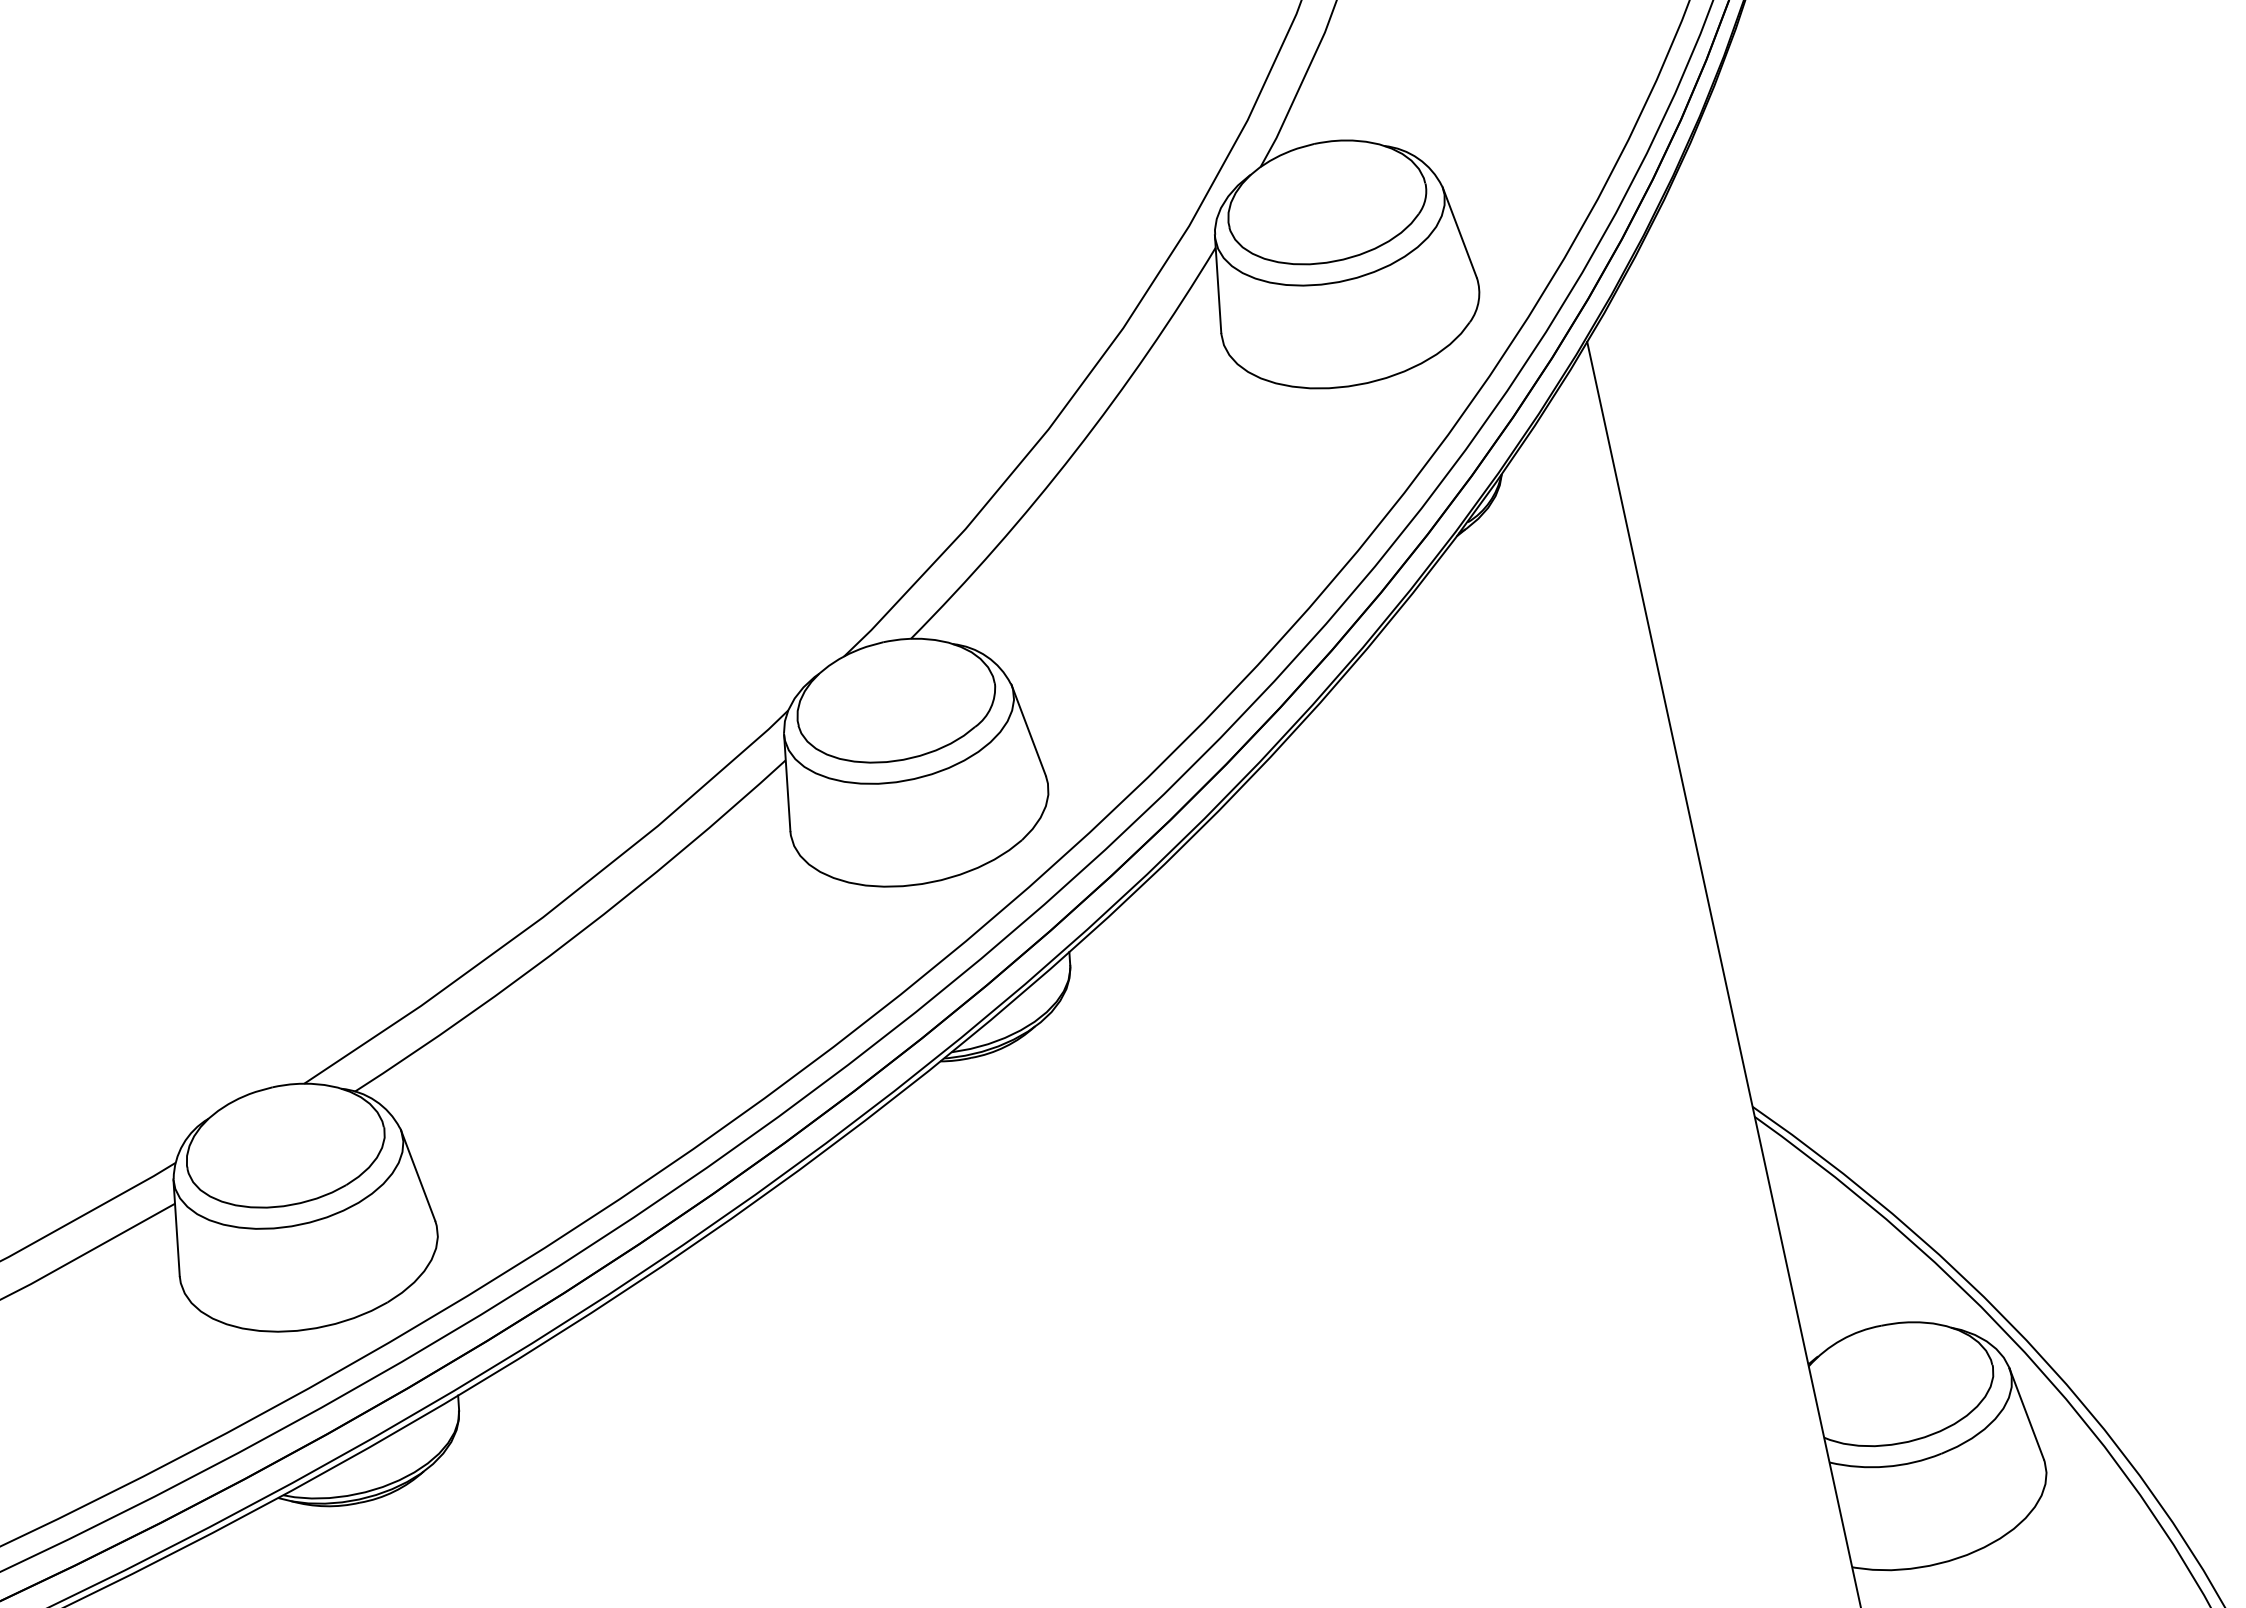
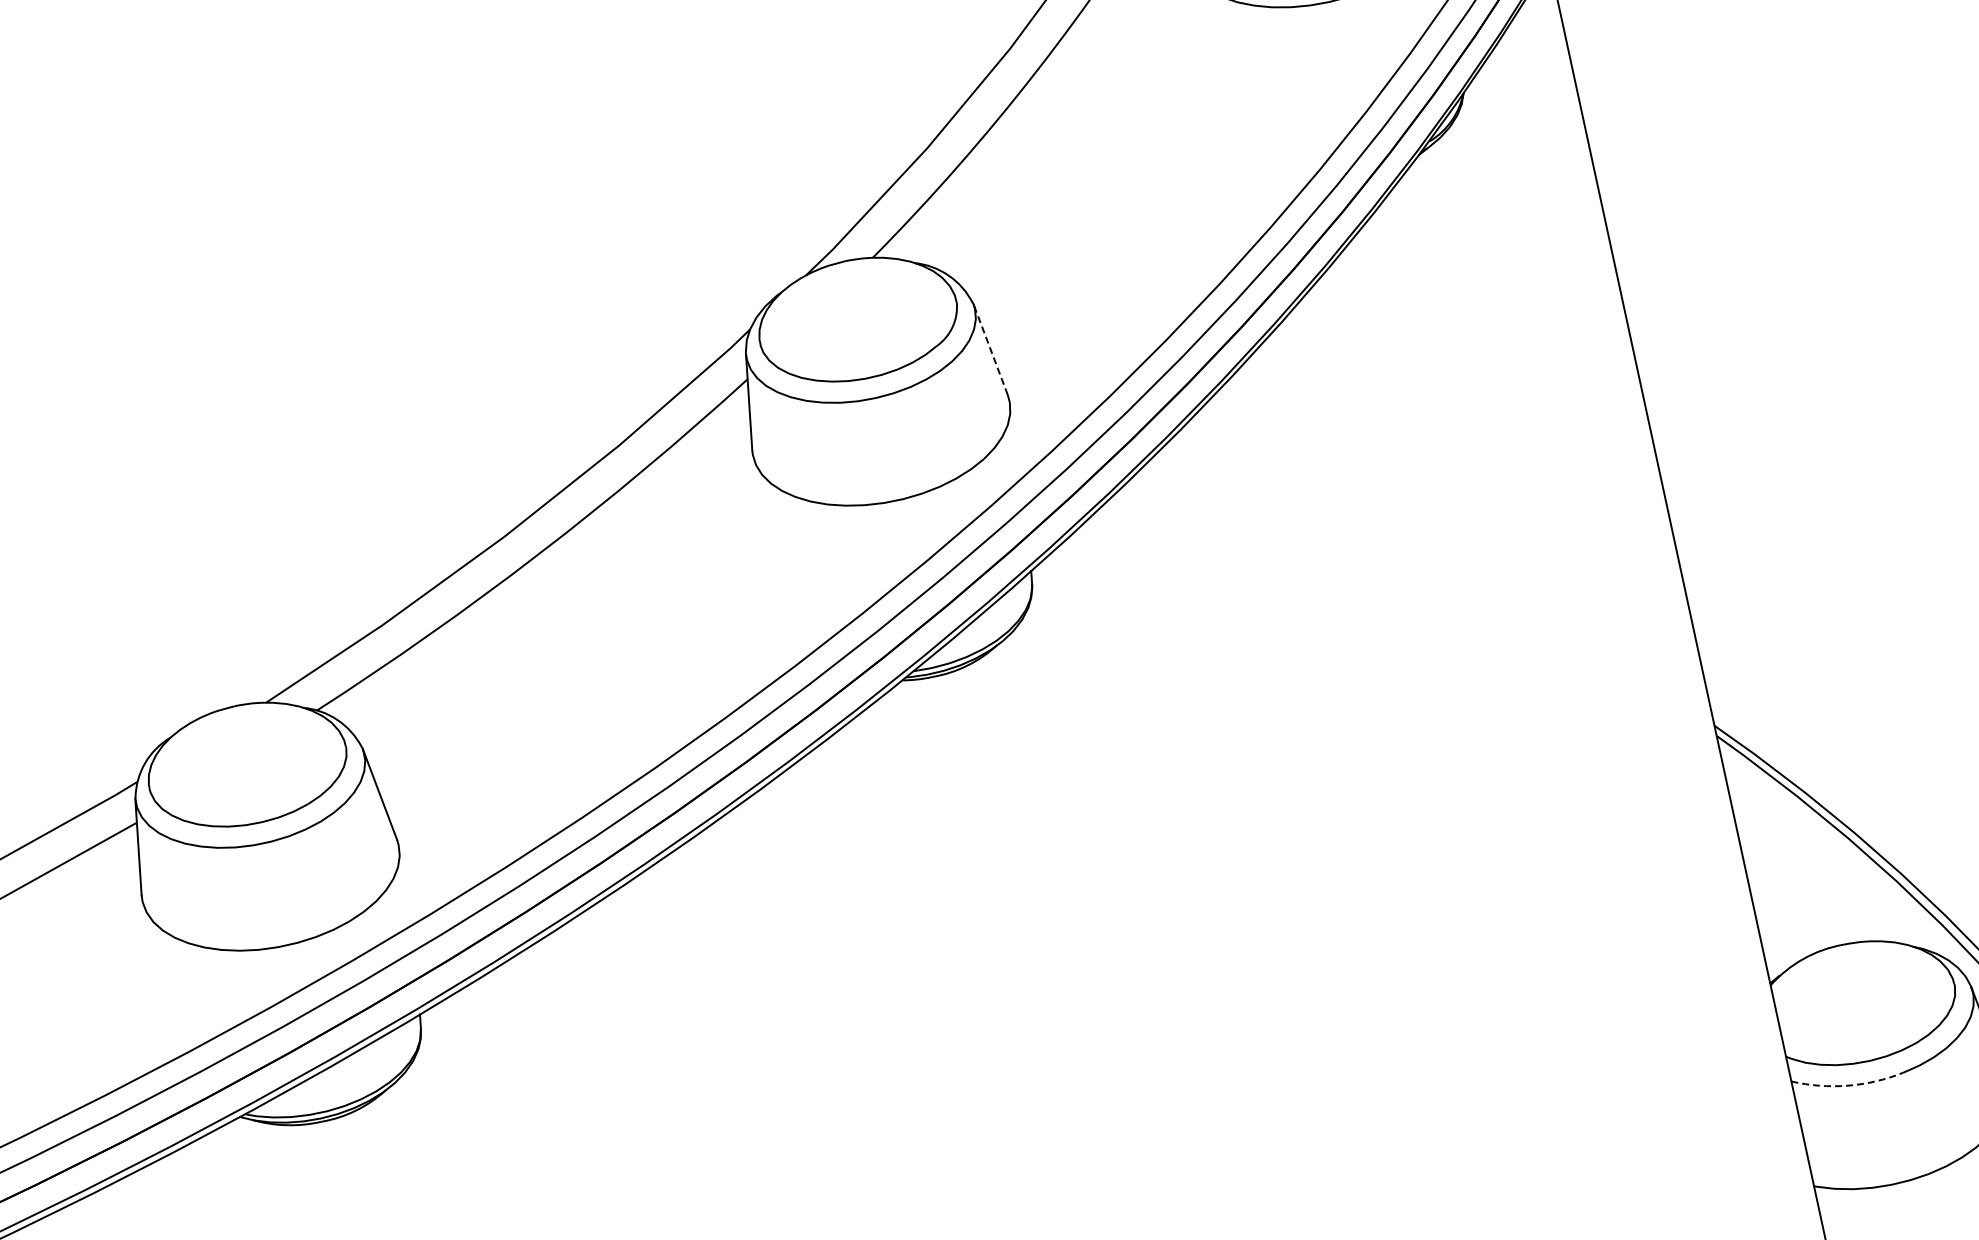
line: (1028, 730) -> (990, 349), solid -> dashed
arc: (1886, 1466) -> (1848, 1085), solid -> dashed

